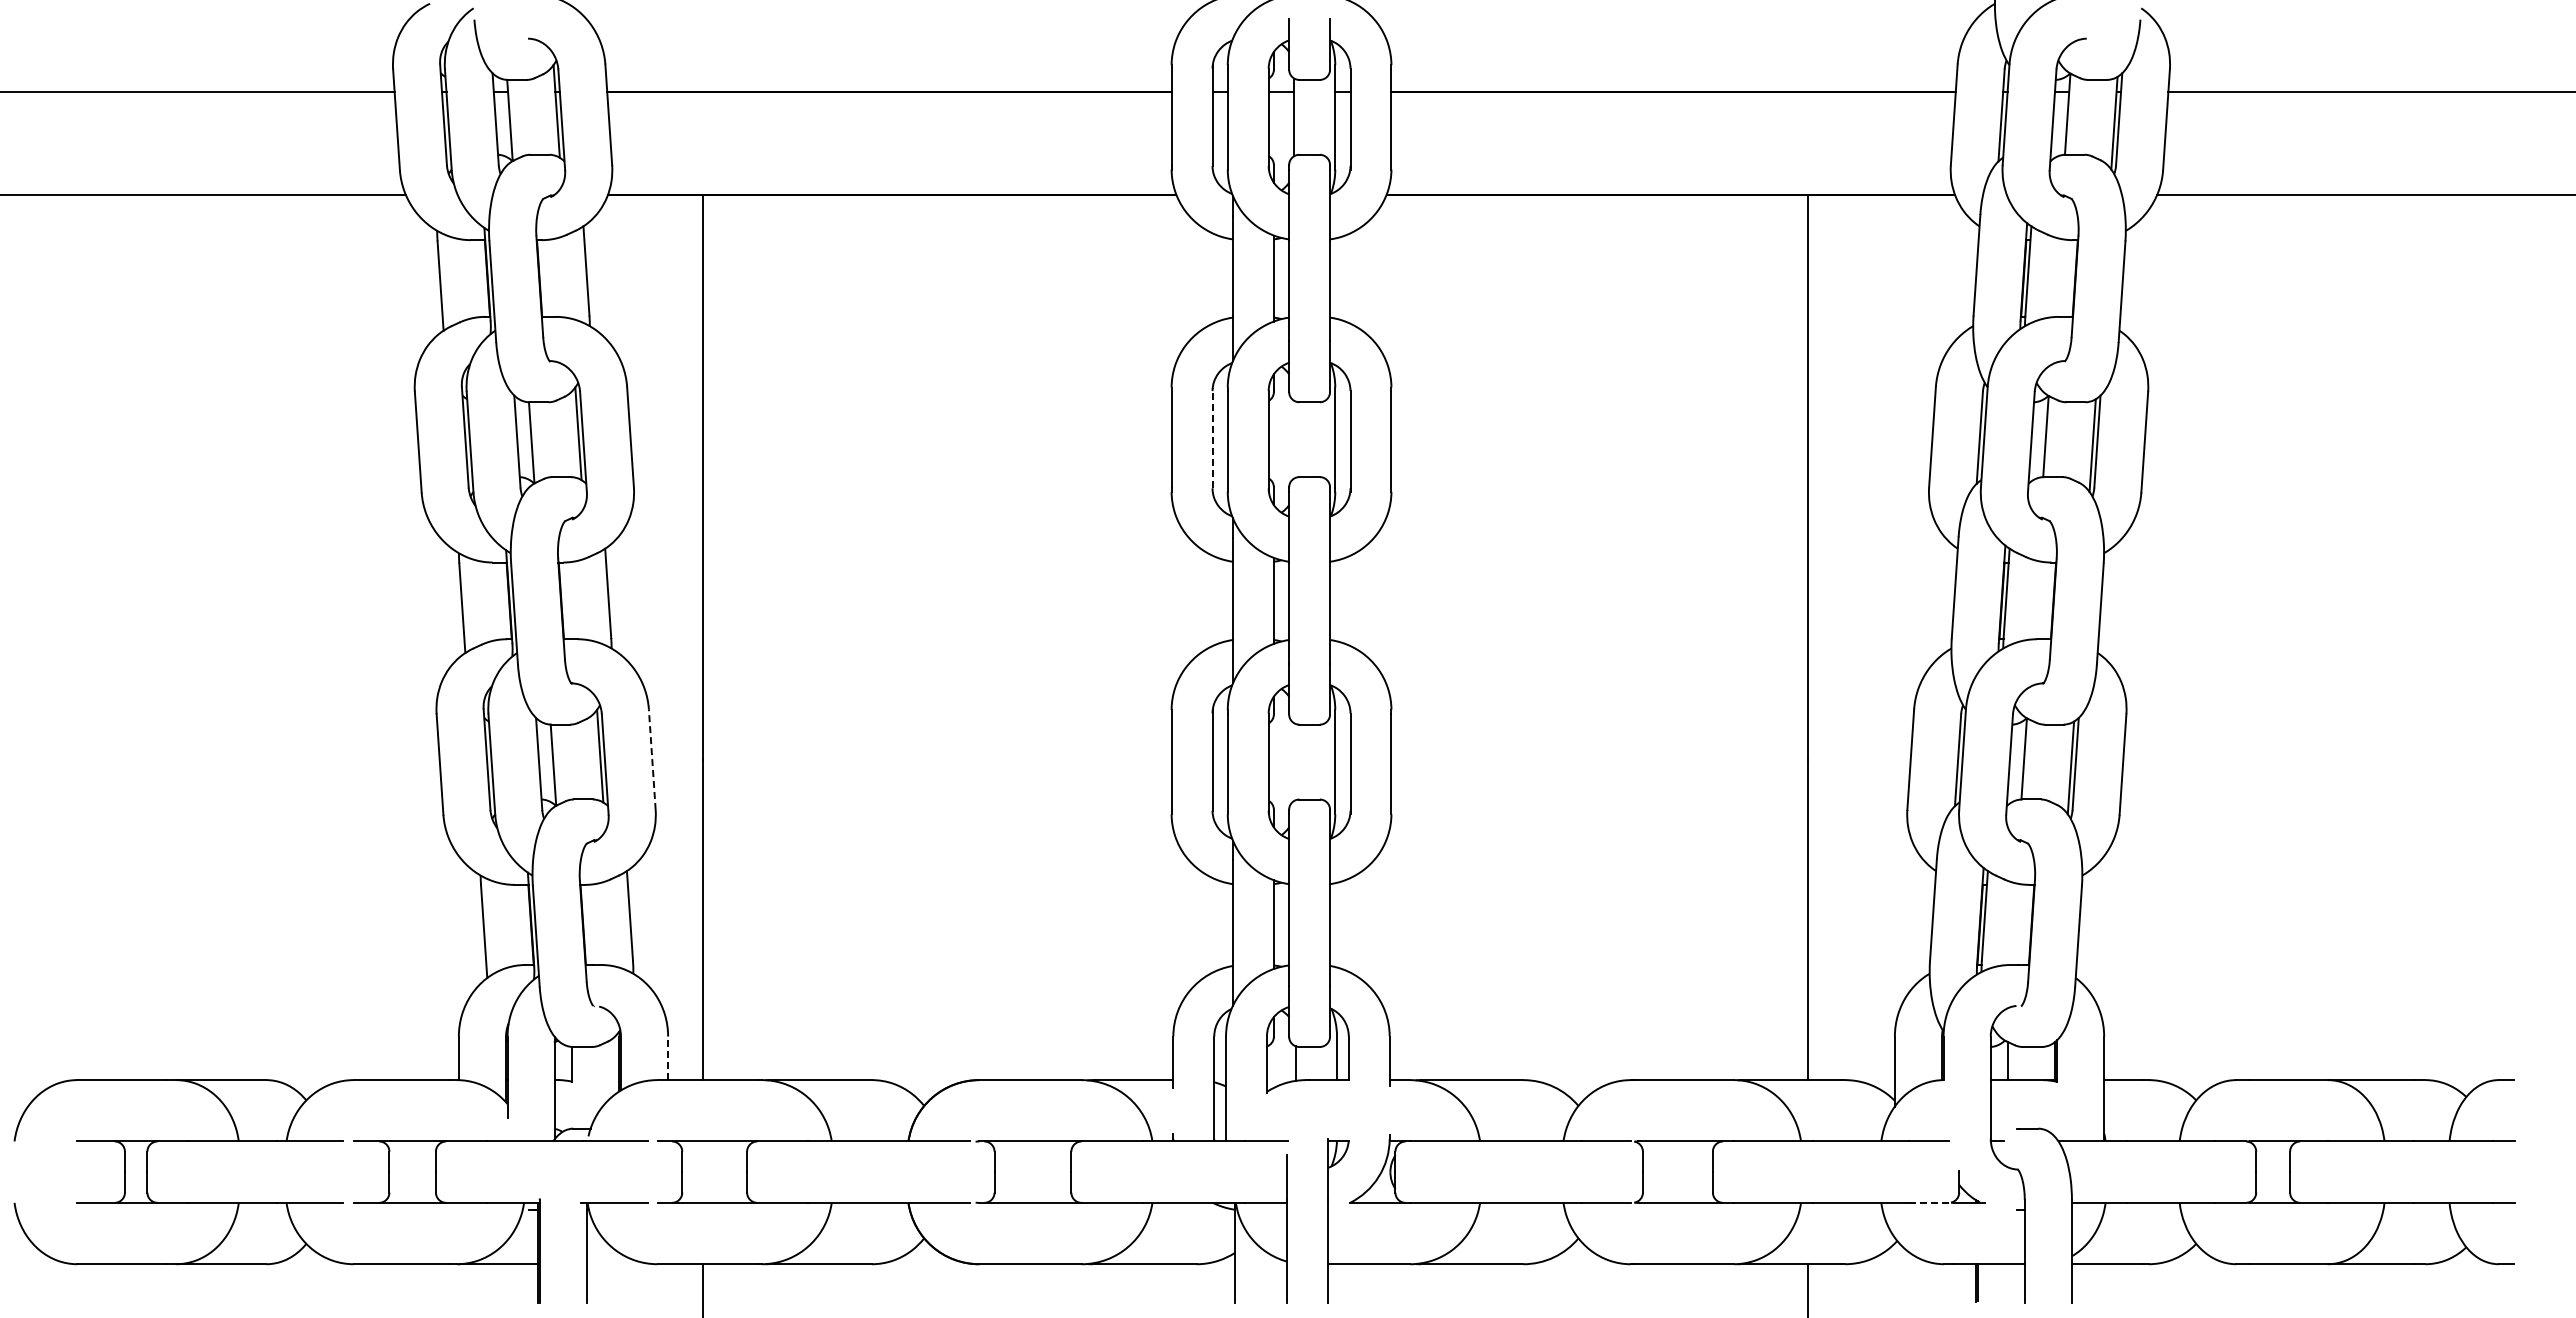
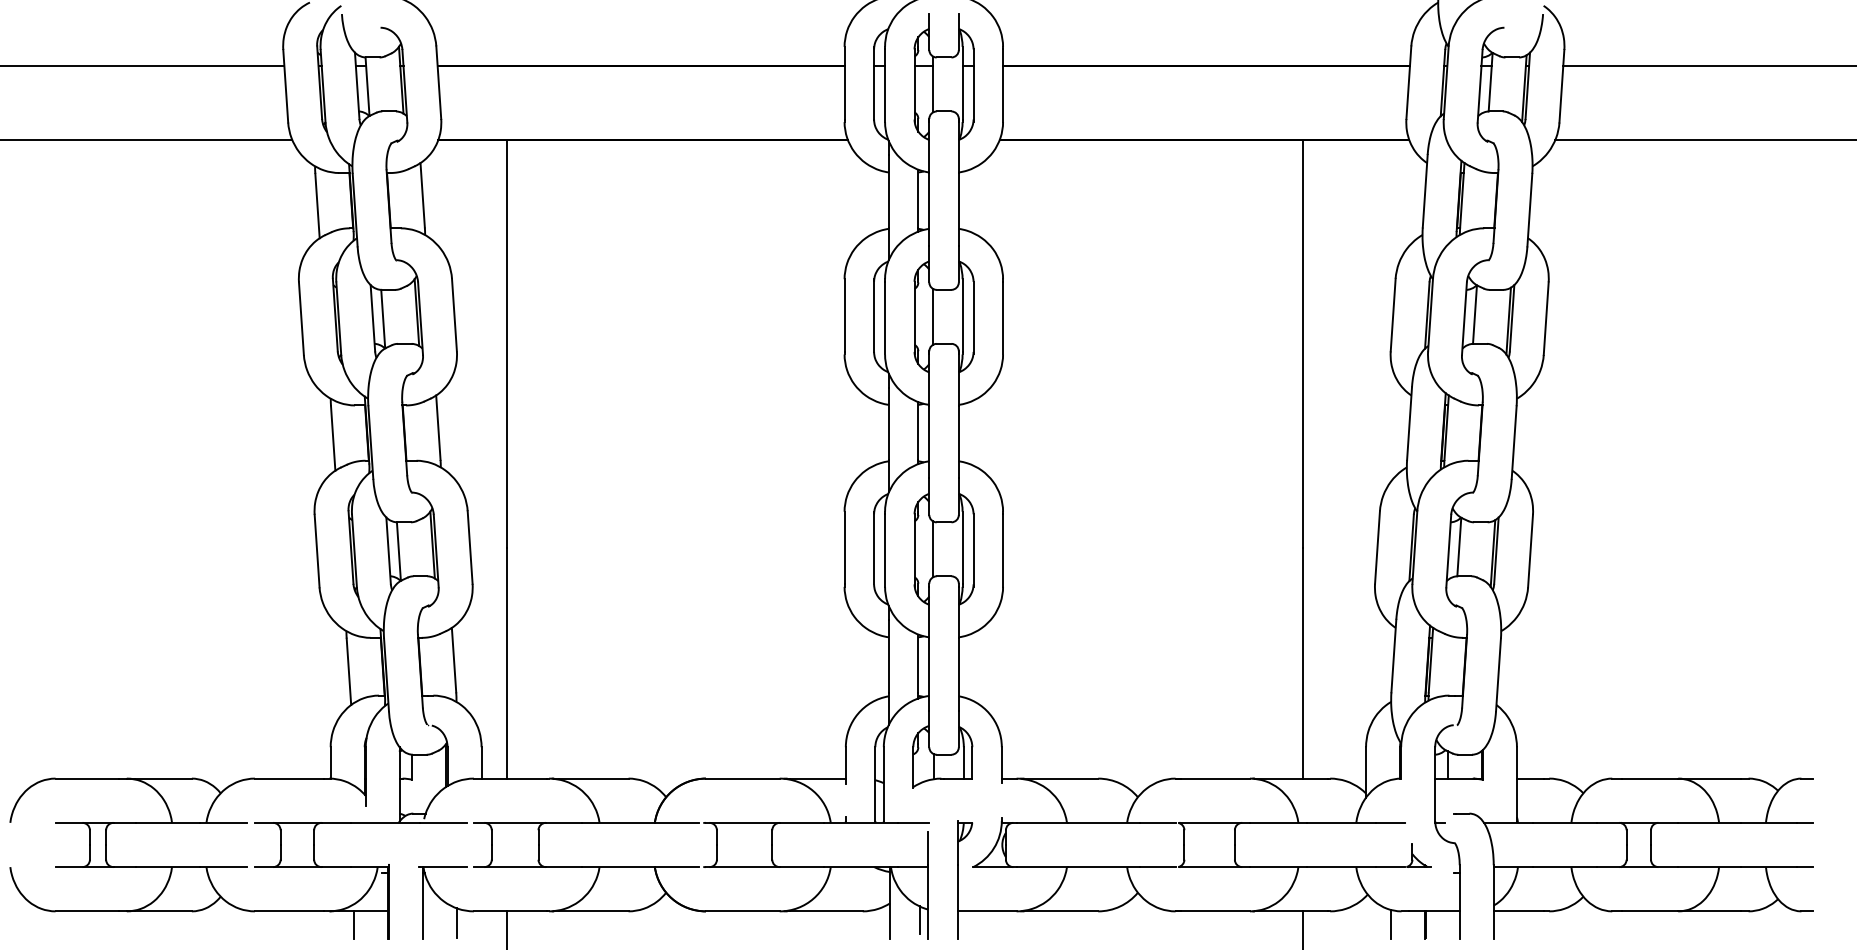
line: (1212, 437) -> (874, 315), dashed -> solid
line: (1294, 439) -> (933, 316), added
line: (652, 759) -> (470, 547), dashed -> solid
line: (1294, 761) -> (933, 548), added
line: (668, 1058) -> (481, 763), dashed -> solid
line: (1928, 1202) -> (1390, 866), dashed -> solid
line: (1275, 1276) -> (919, 920), added
line: (633, 1280) -> (456, 923), added
line: (1929, 1282) -> (1391, 924), added
line: (491, 1283) -> (354, 925), added

